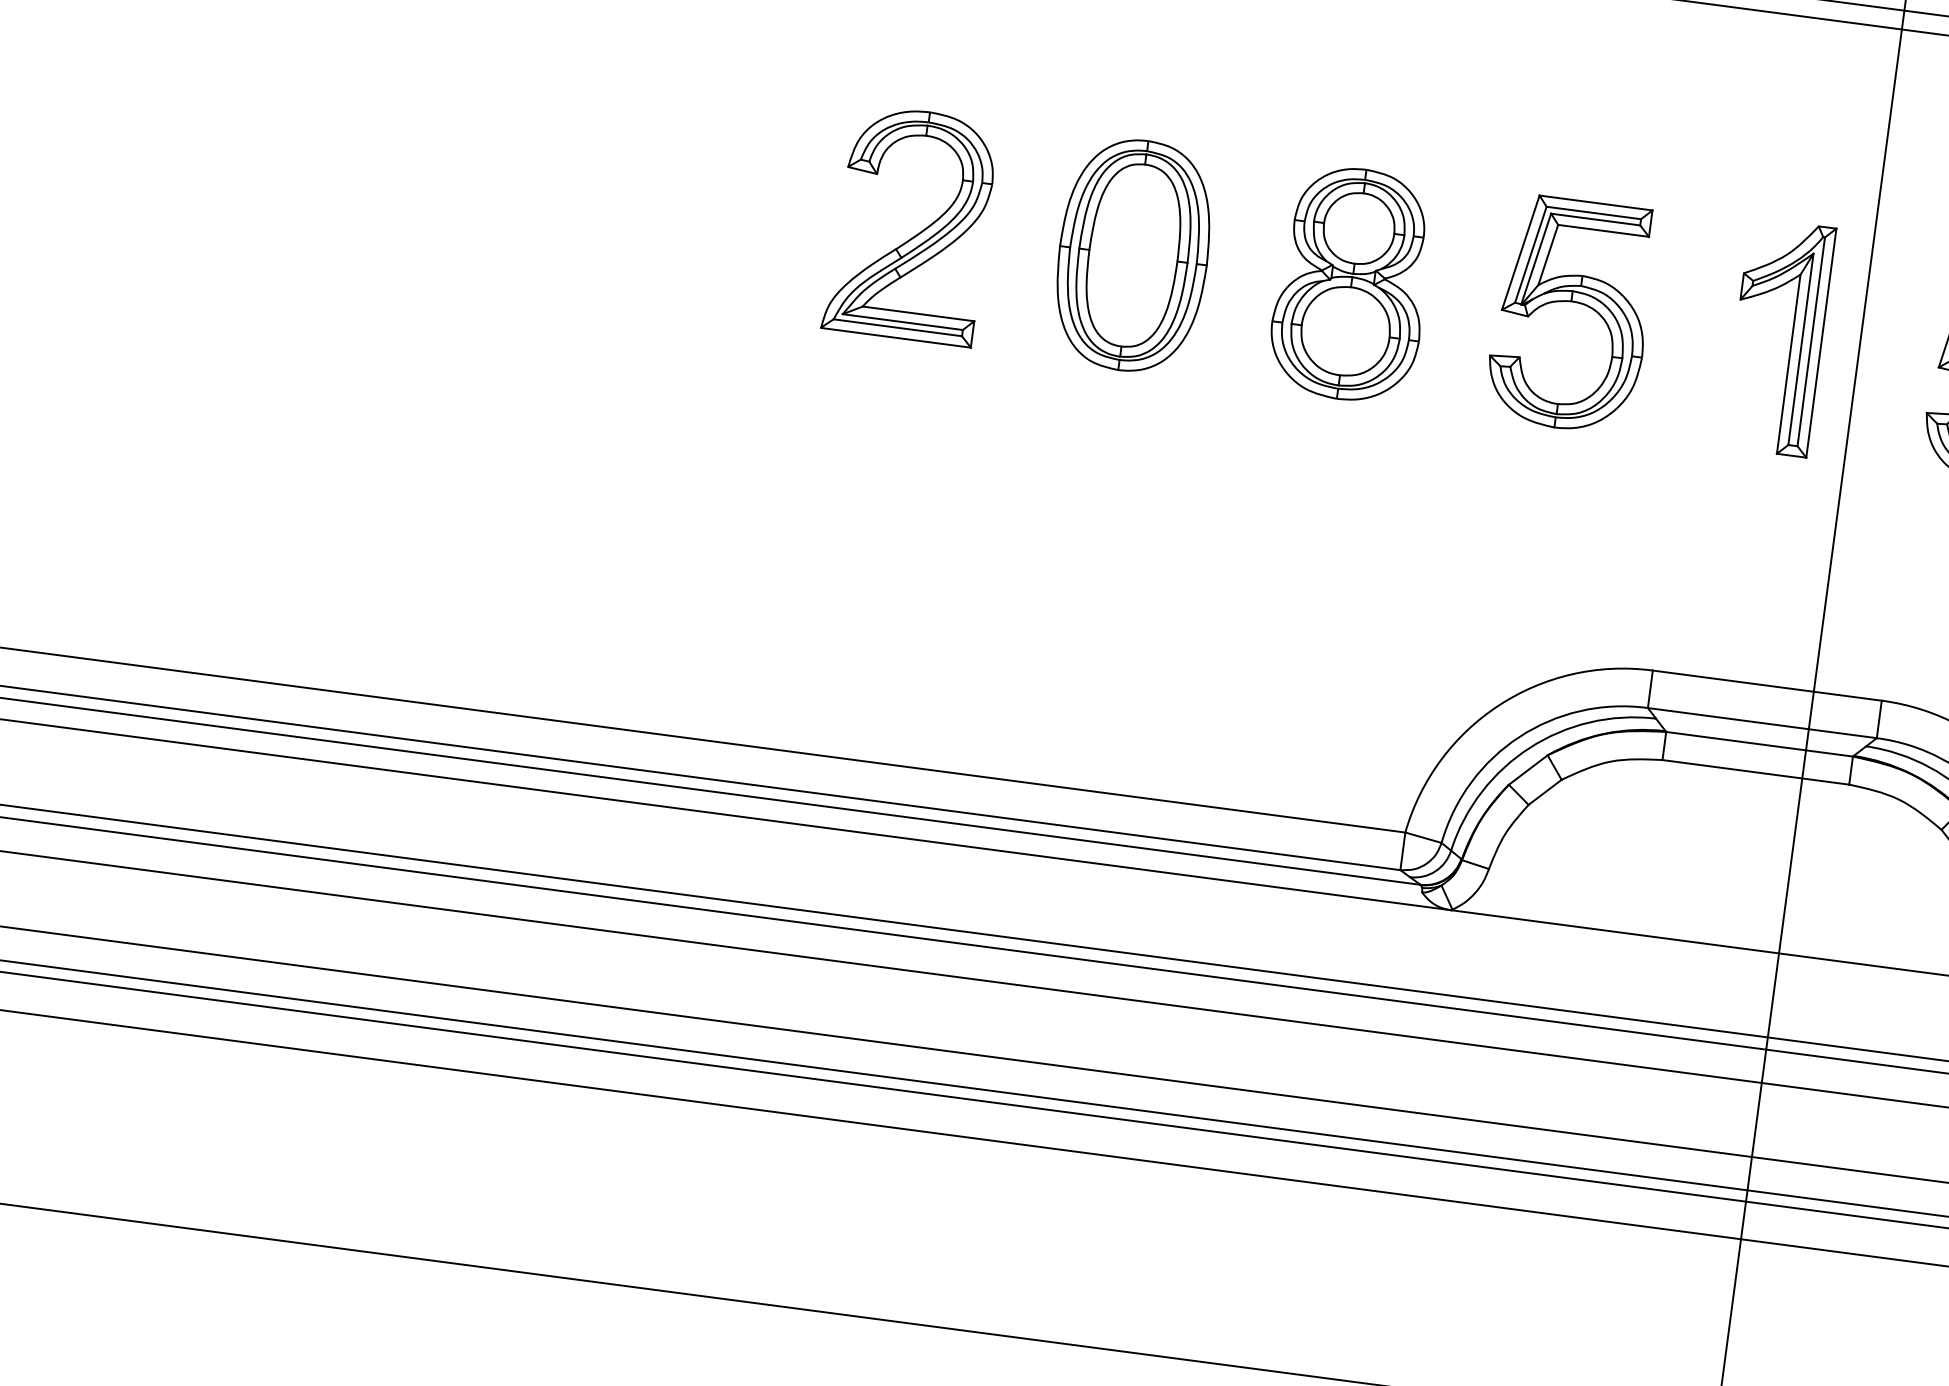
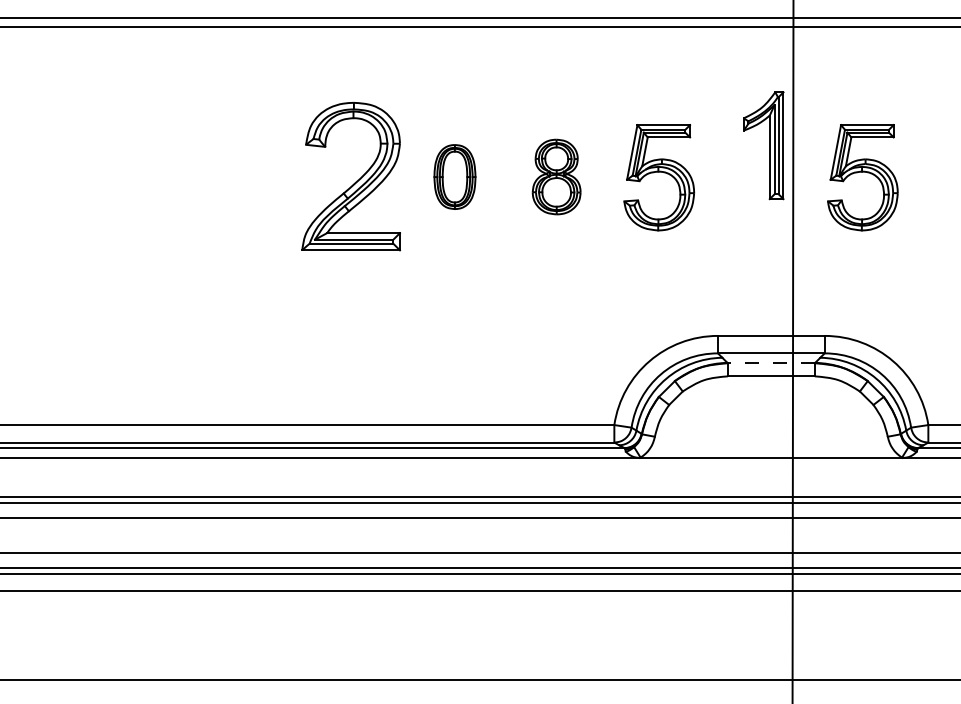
part: (909, 222) -> (350, 175), size x1.4
part: (1132, 254) -> (454, 176), size x0.6
part: (1351, 282) -> (556, 176), size x0.7
part: (1778, 337) -> (763, 145), moved
line: (1759, 744) -> (771, 363), solid -> dashed

